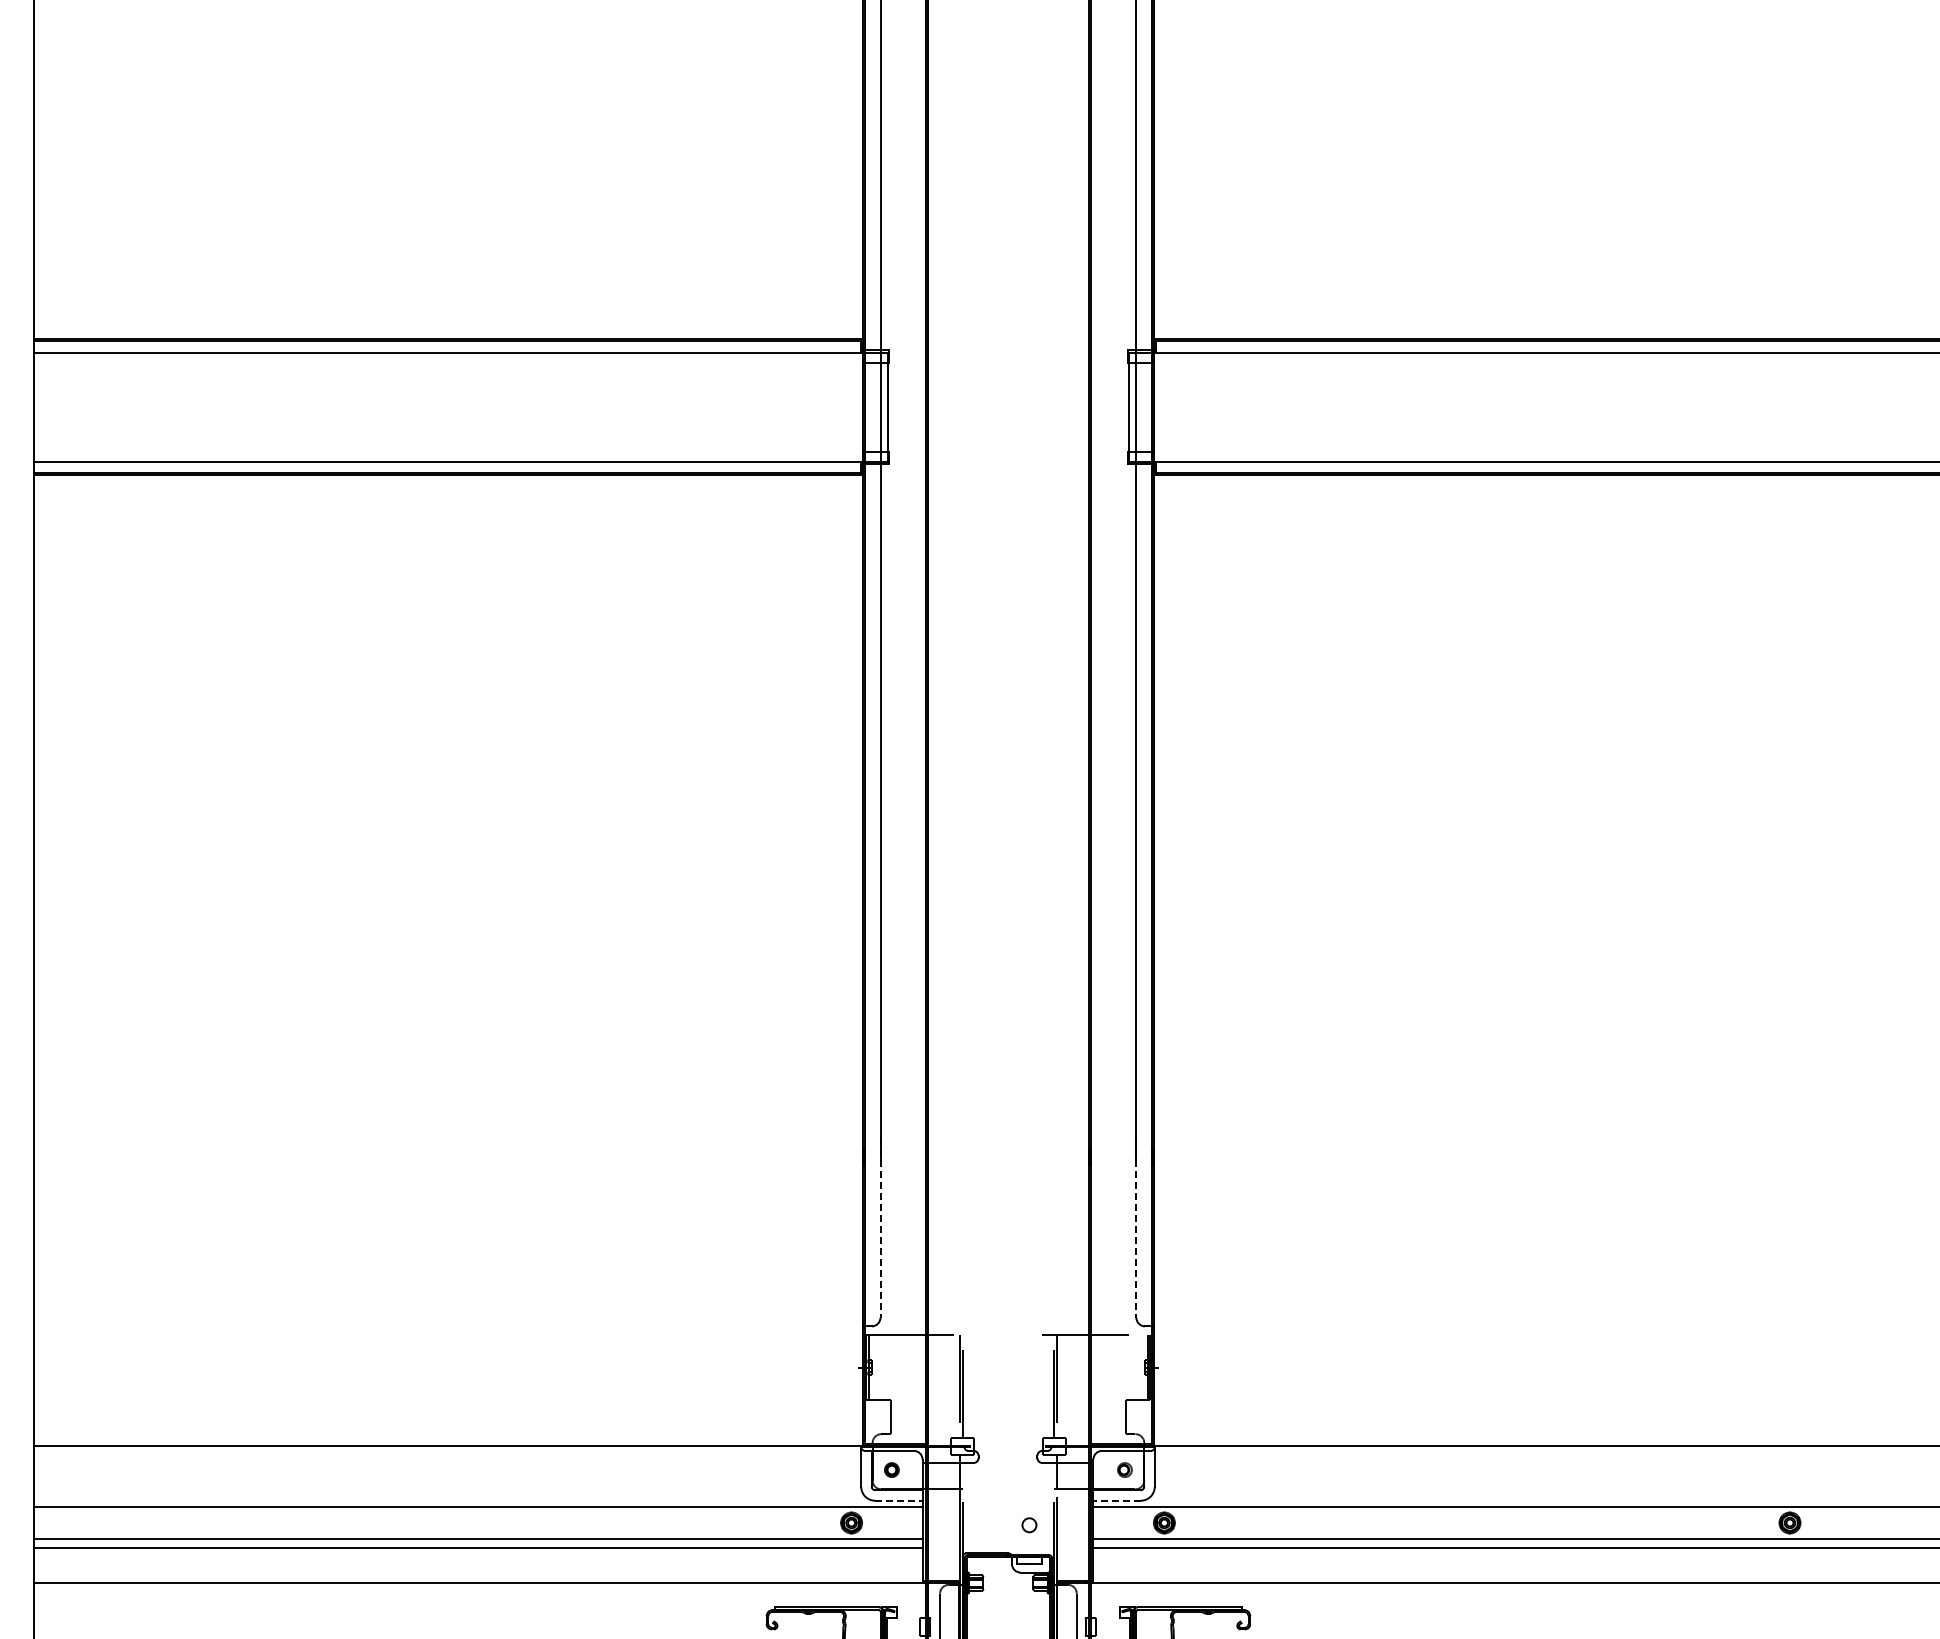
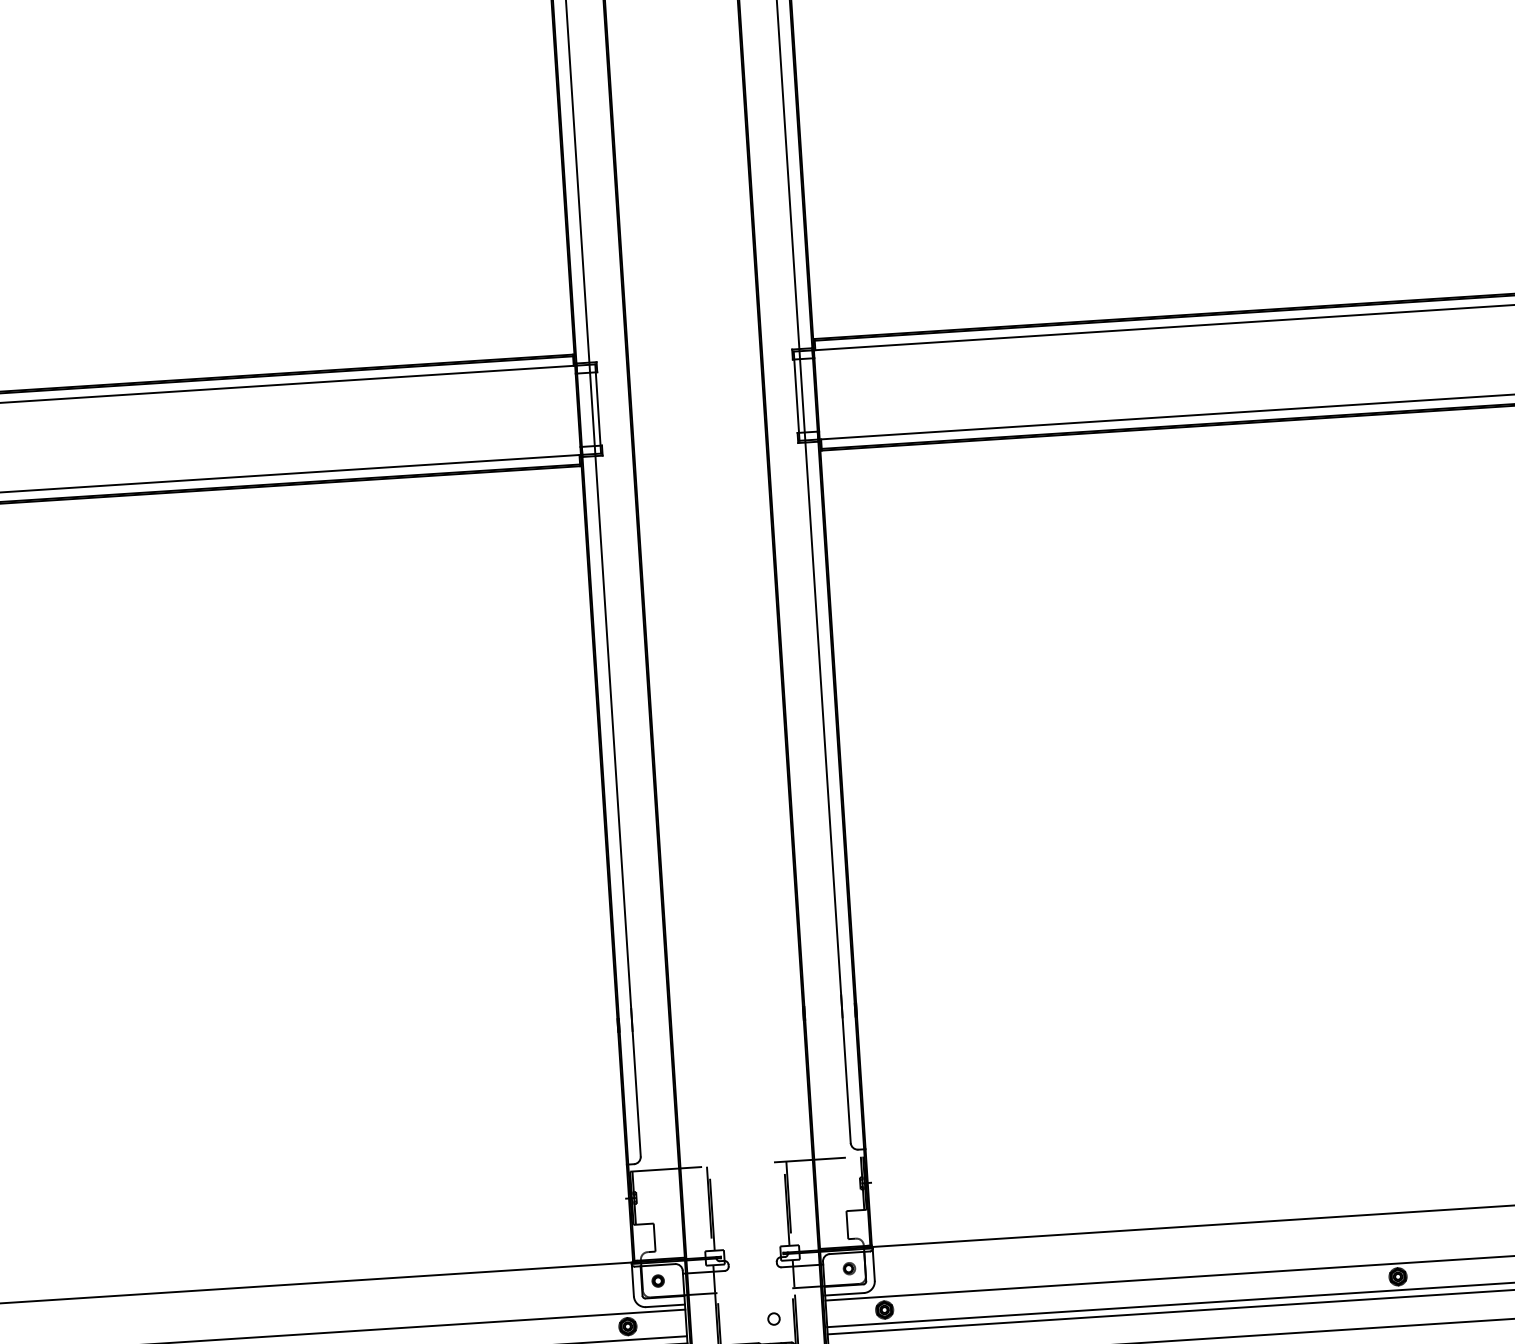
line: (880, 1227) -> (635, 1082), dashed -> solid
line: (1136, 1227) -> (846, 1068), dashed -> solid
line: (898, 1500) -> (665, 1305), dashed -> solid
line: (1117, 1500) -> (844, 1294), dashed -> solid

